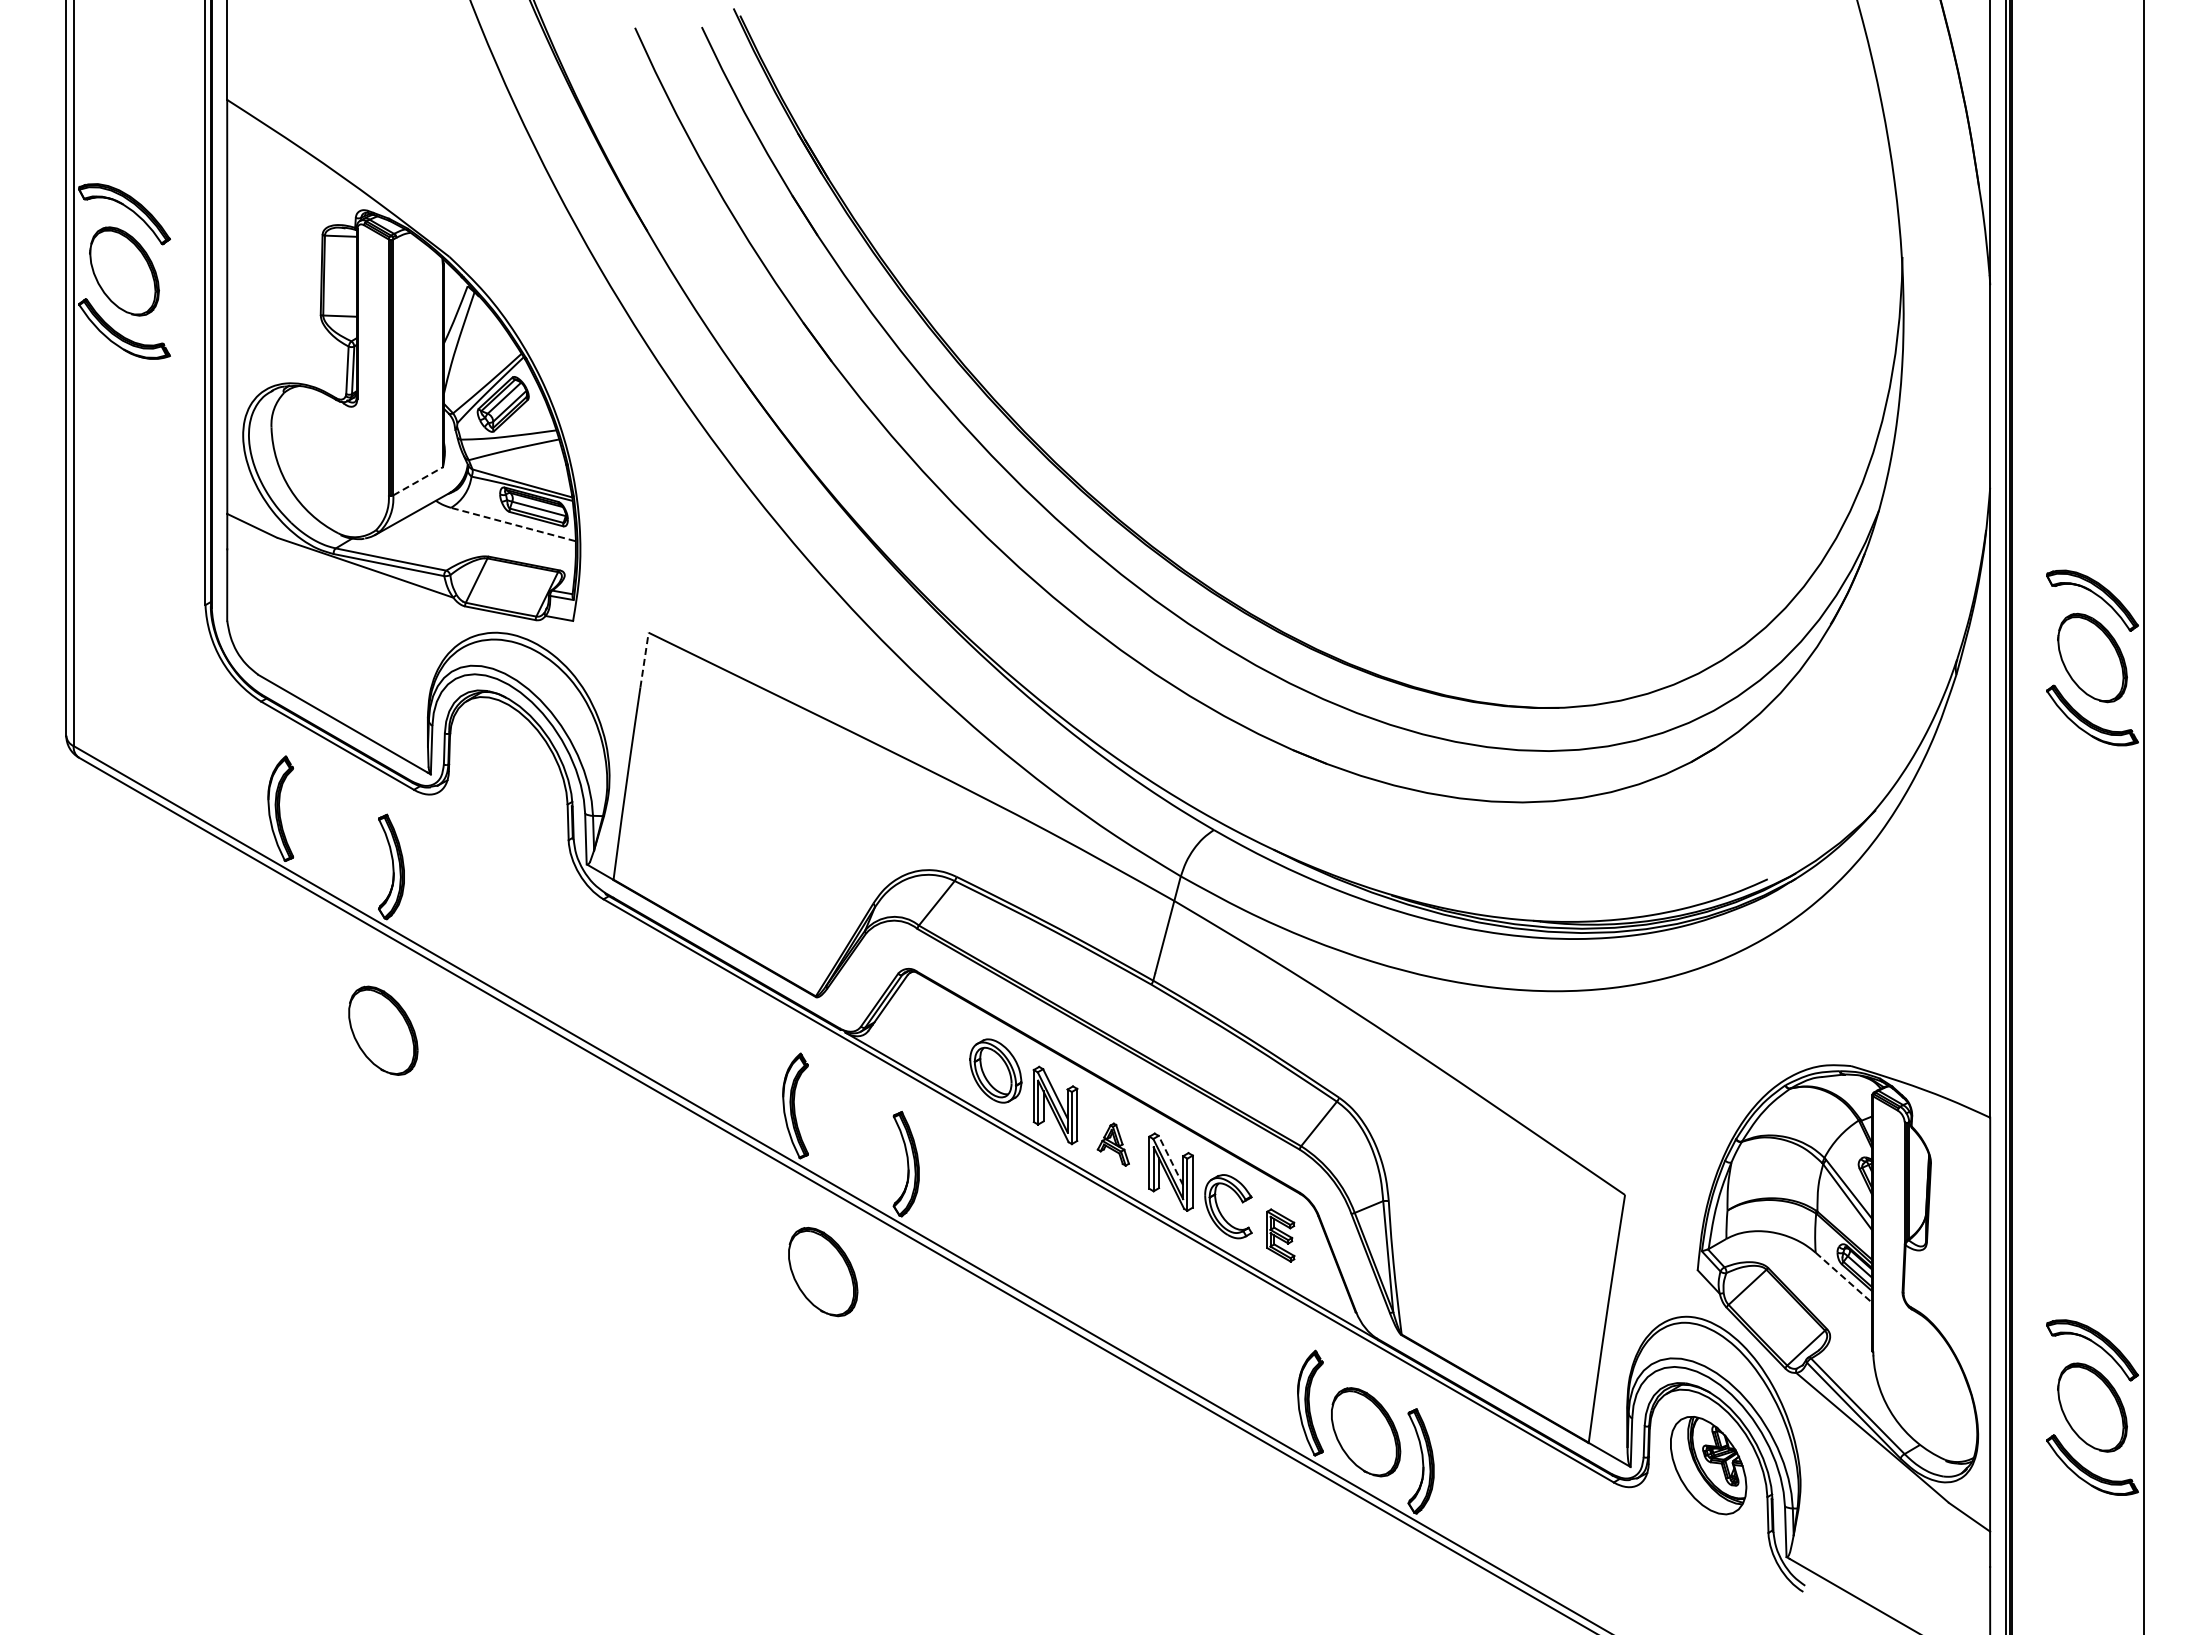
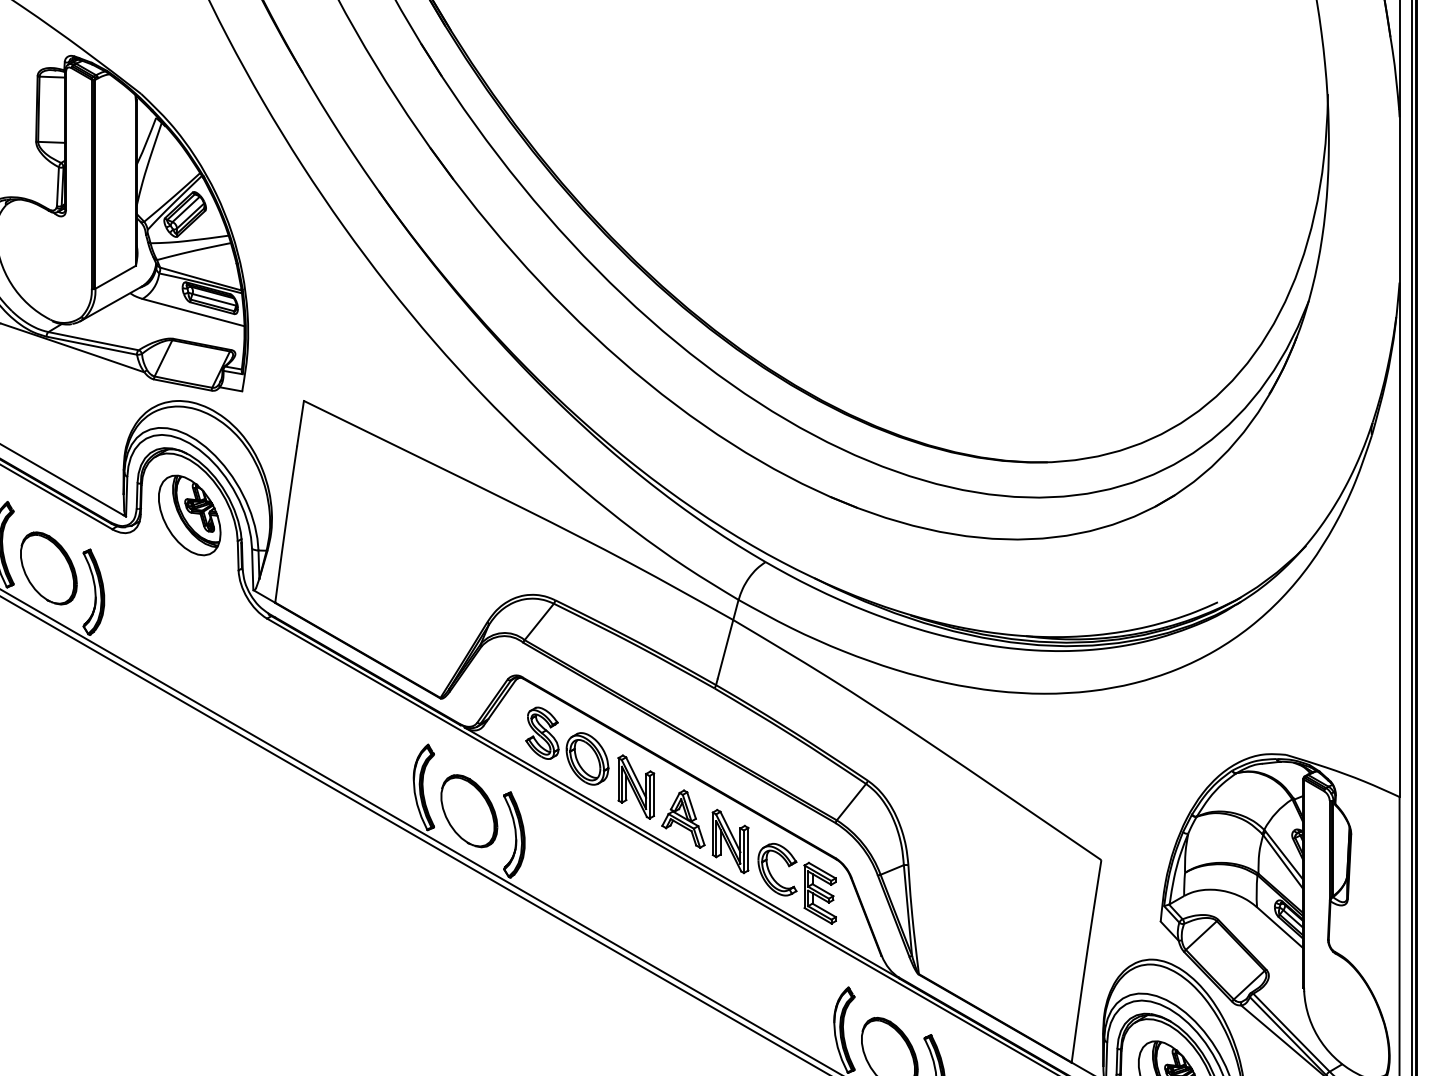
line: (418, 481) -> (115, 277), dashed -> solid
line: (512, 524) -> (192, 312), dashed -> solid
line: (644, 660) -> (300, 423), dashed -> solid
part: (508, 772) -> (189, 515), added
part: (383, 1030) -> (49, 568), moved
part: (940, 1039) -> (542, 733), added
part: (1113, 1144) -> (683, 818), size x1.67
line: (1170, 1160) -> (730, 831), dashed -> solid
part: (1280, 1235) -> (819, 893), size x1.43
part: (823, 1272) -> (469, 811), moved
line: (1844, 1277) -> (1280, 927), dashed -> solid

